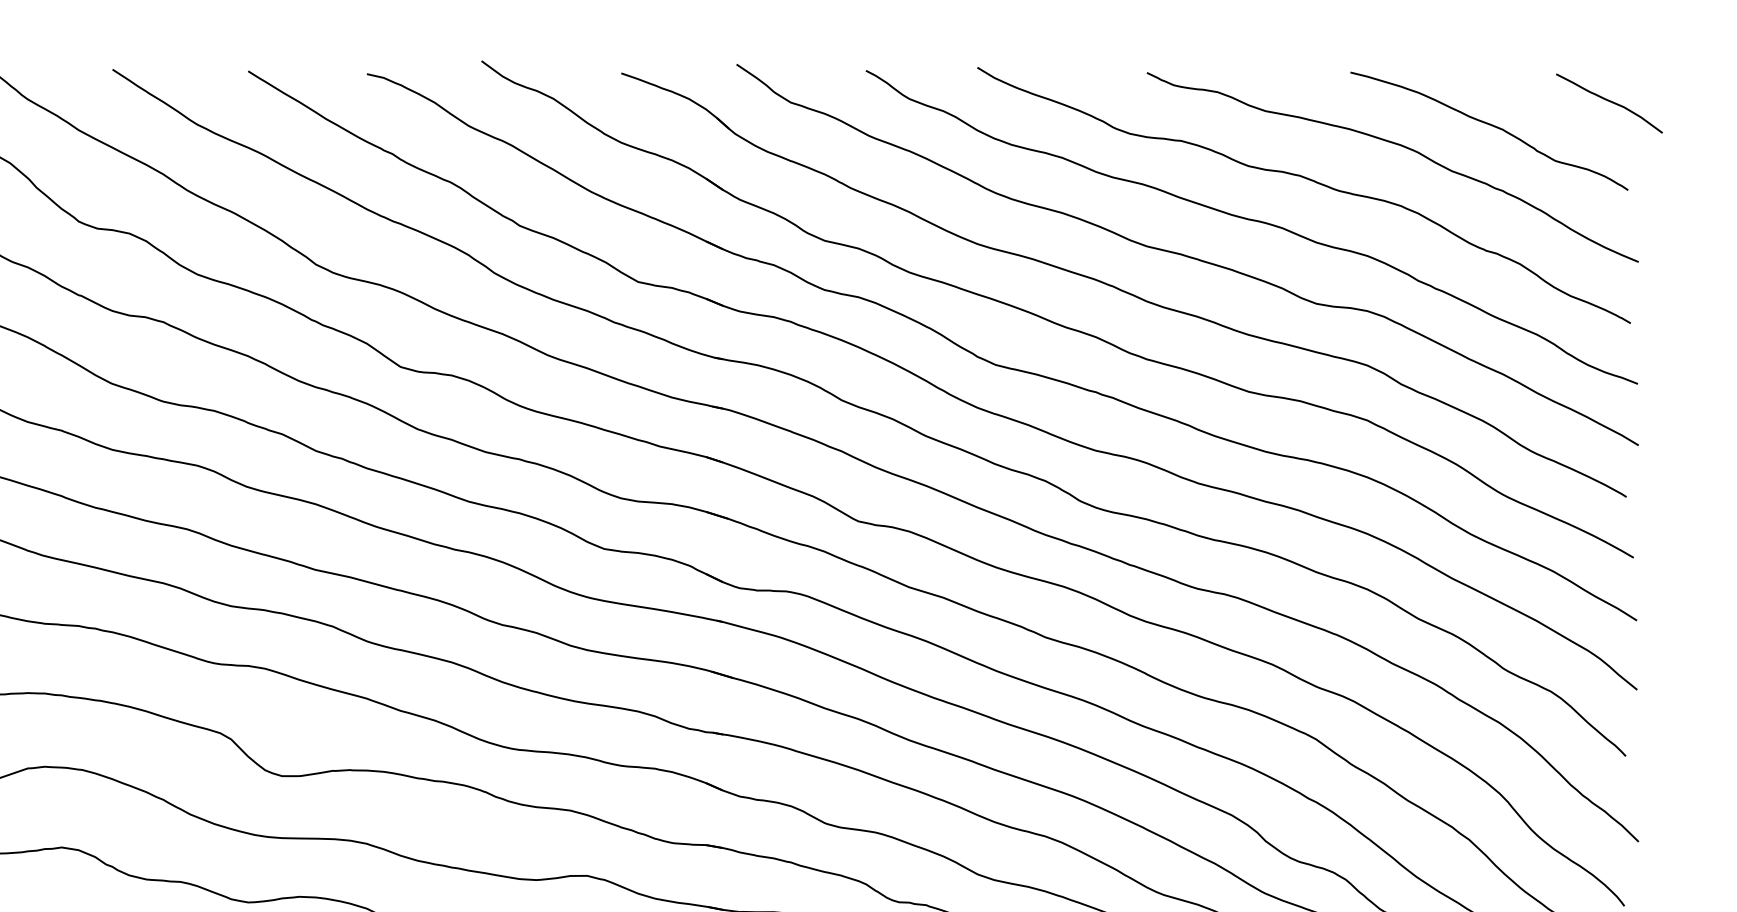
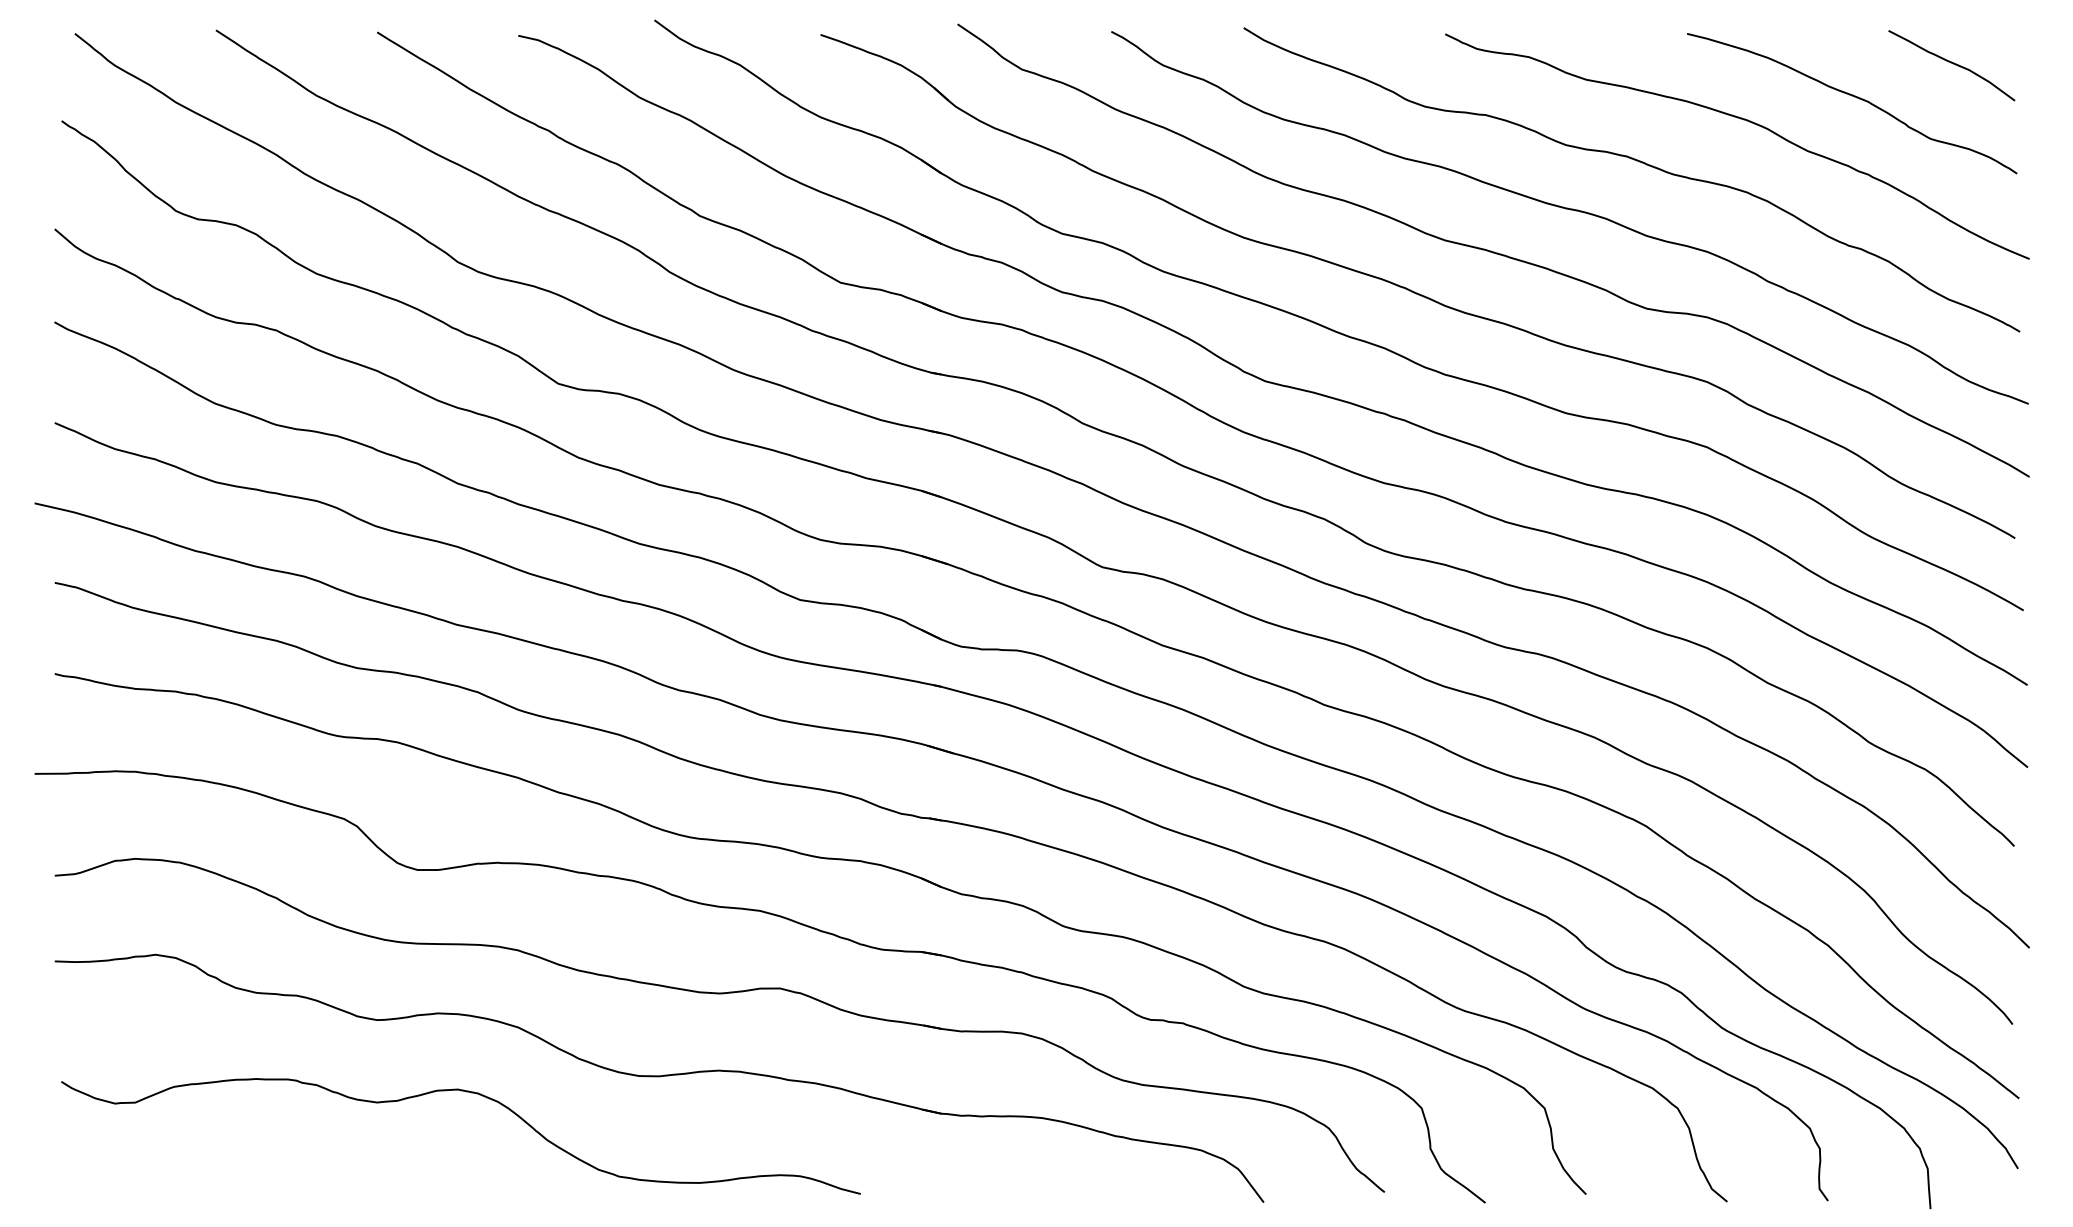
curve: (1609, 101) -> (1951, 63), moved

